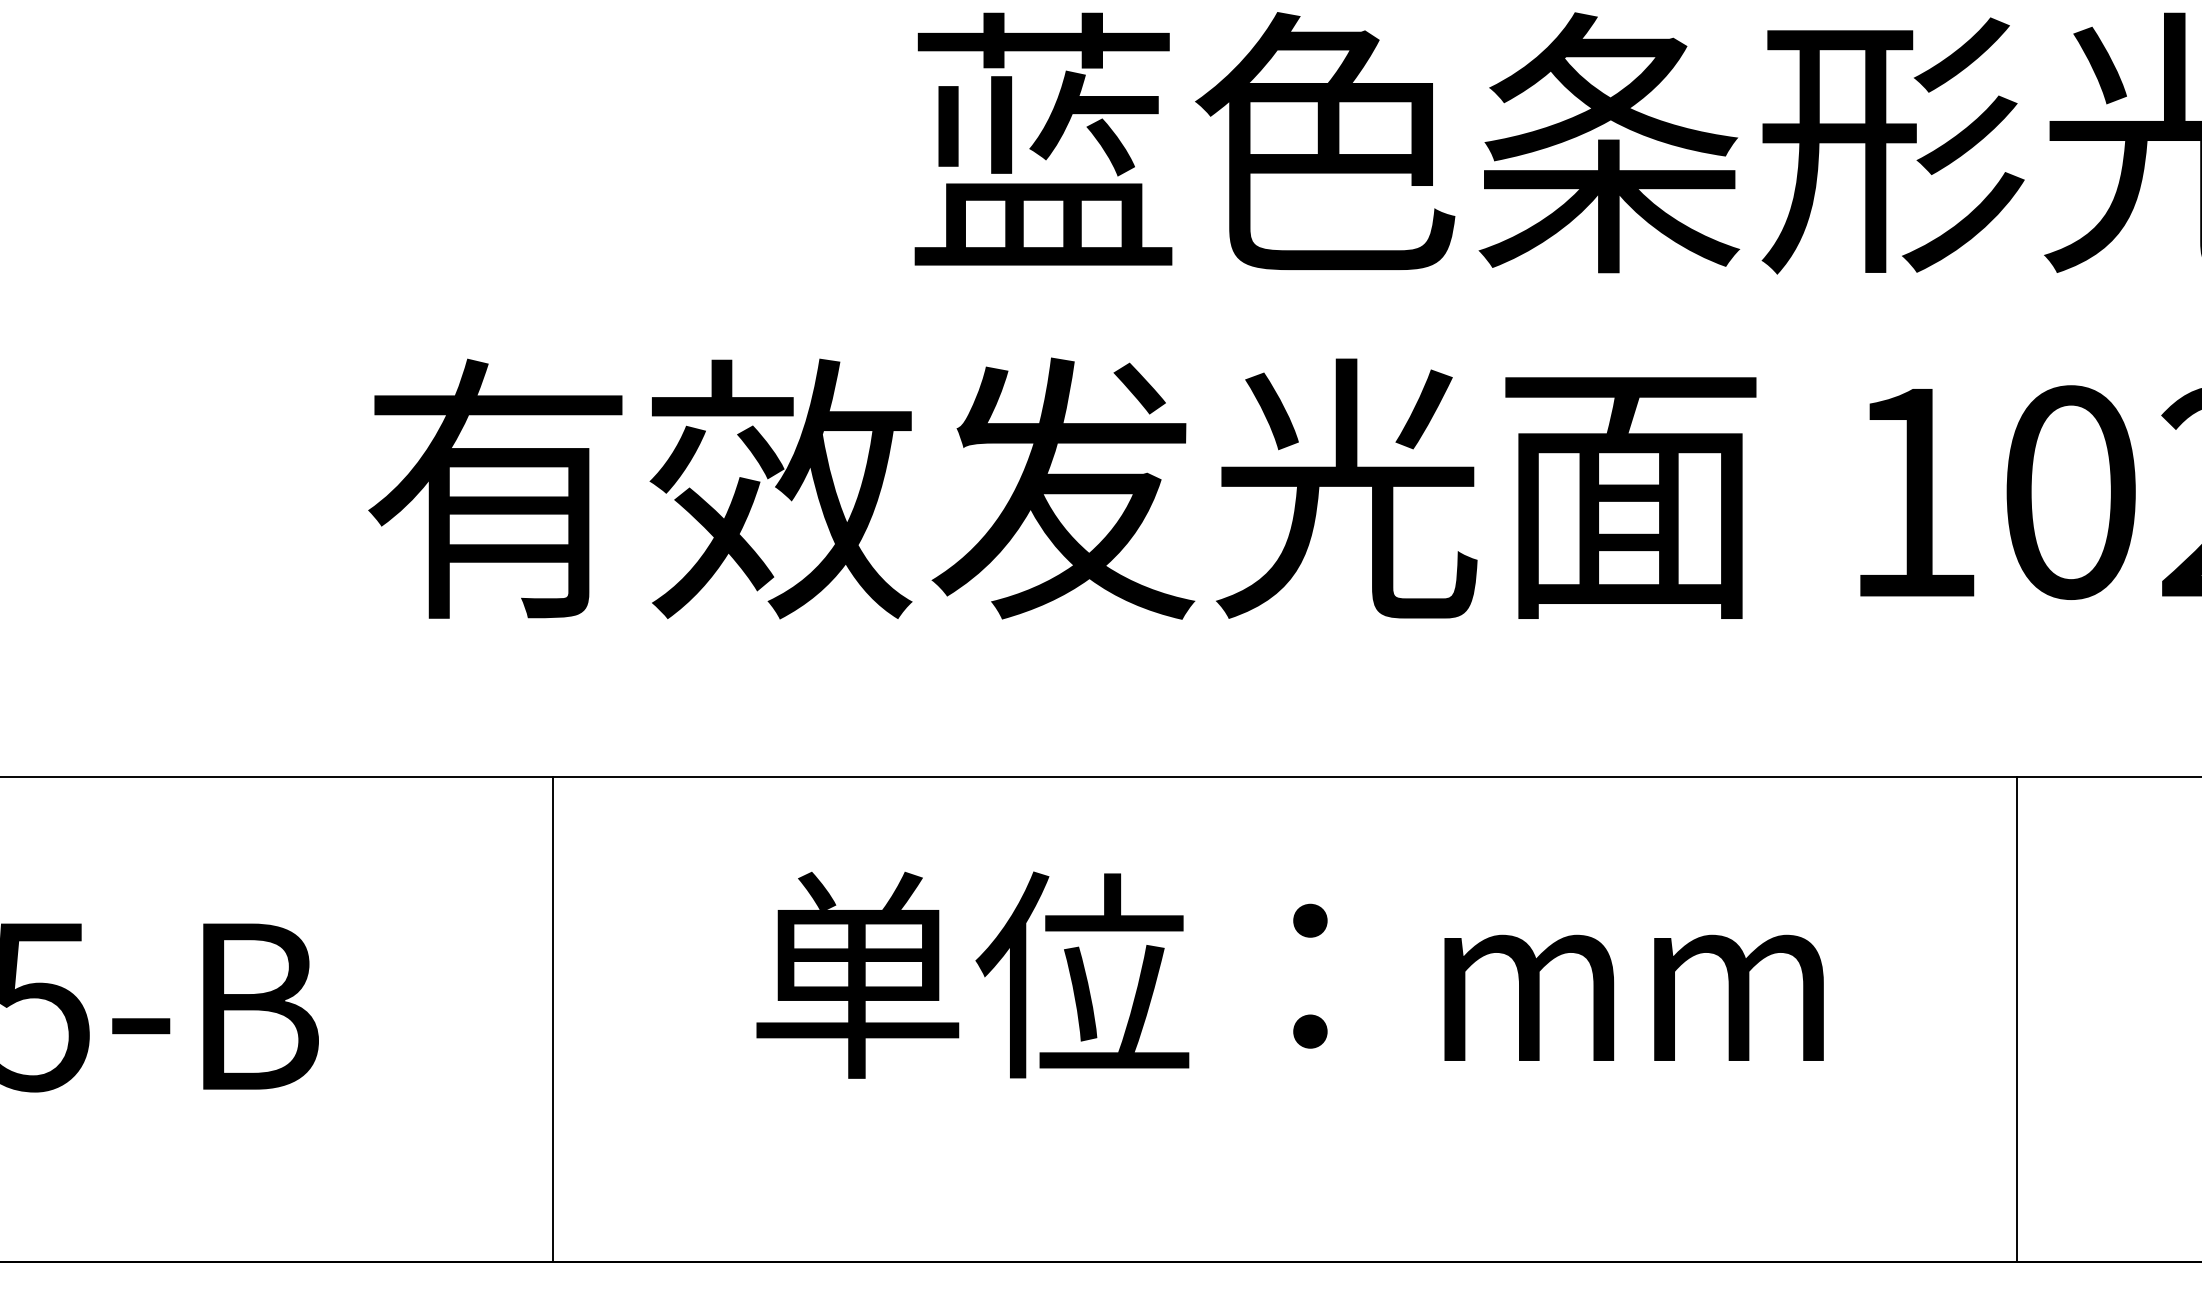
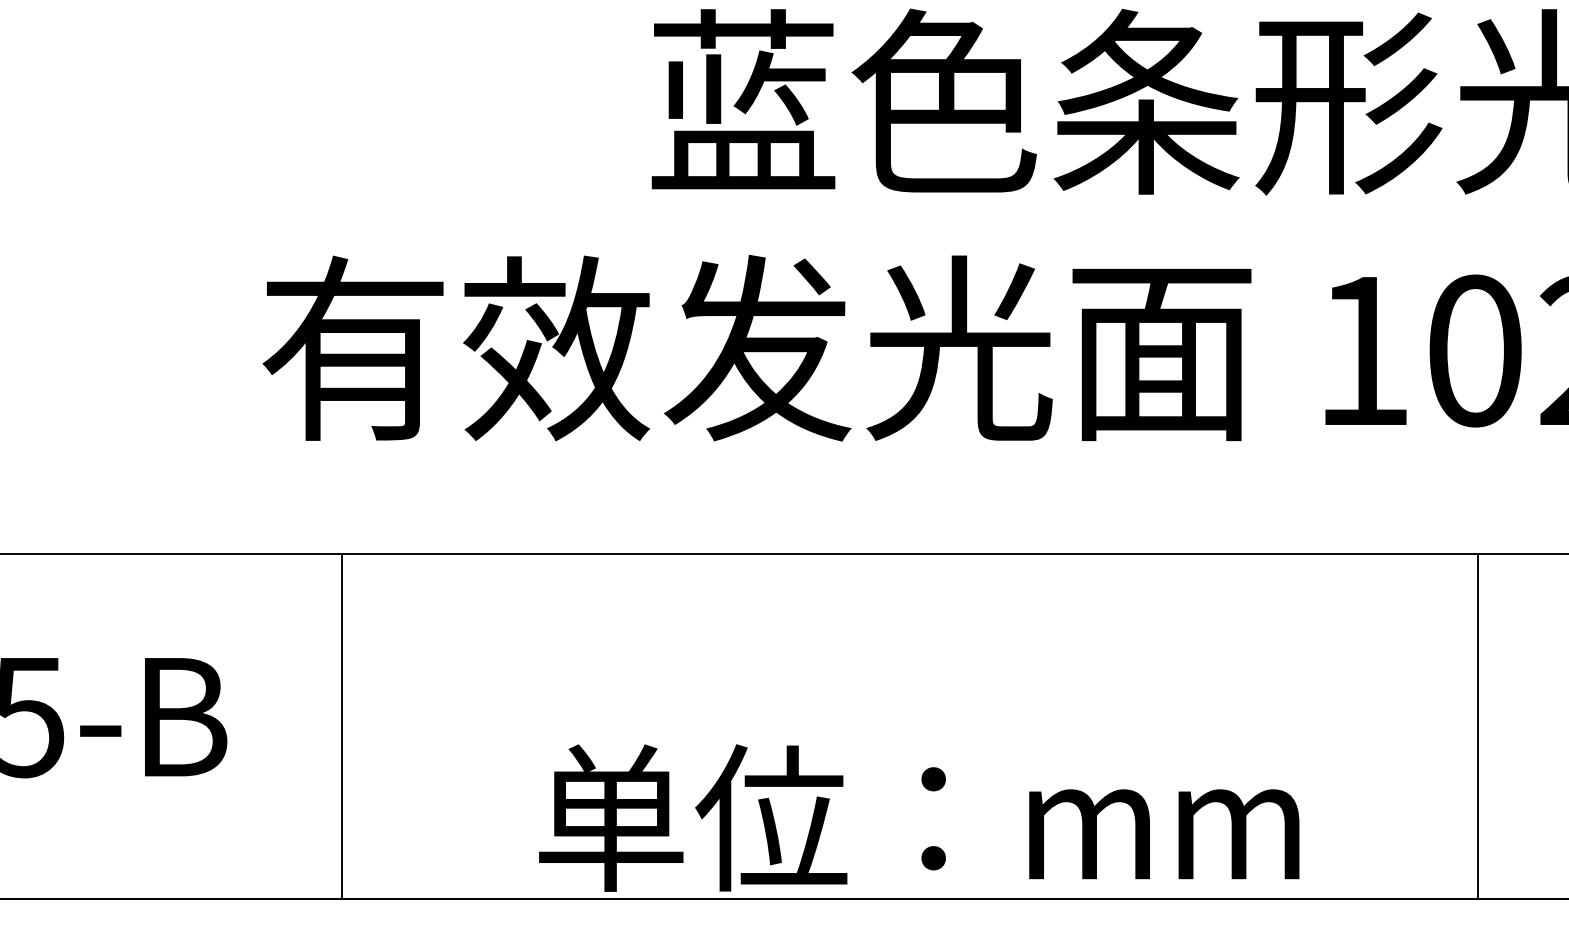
text: (1289, 974) -> (918, 817), moved
line: (553, 1019) -> (342, 726), moved
line: (2016, 1019) -> (1478, 726), moved

